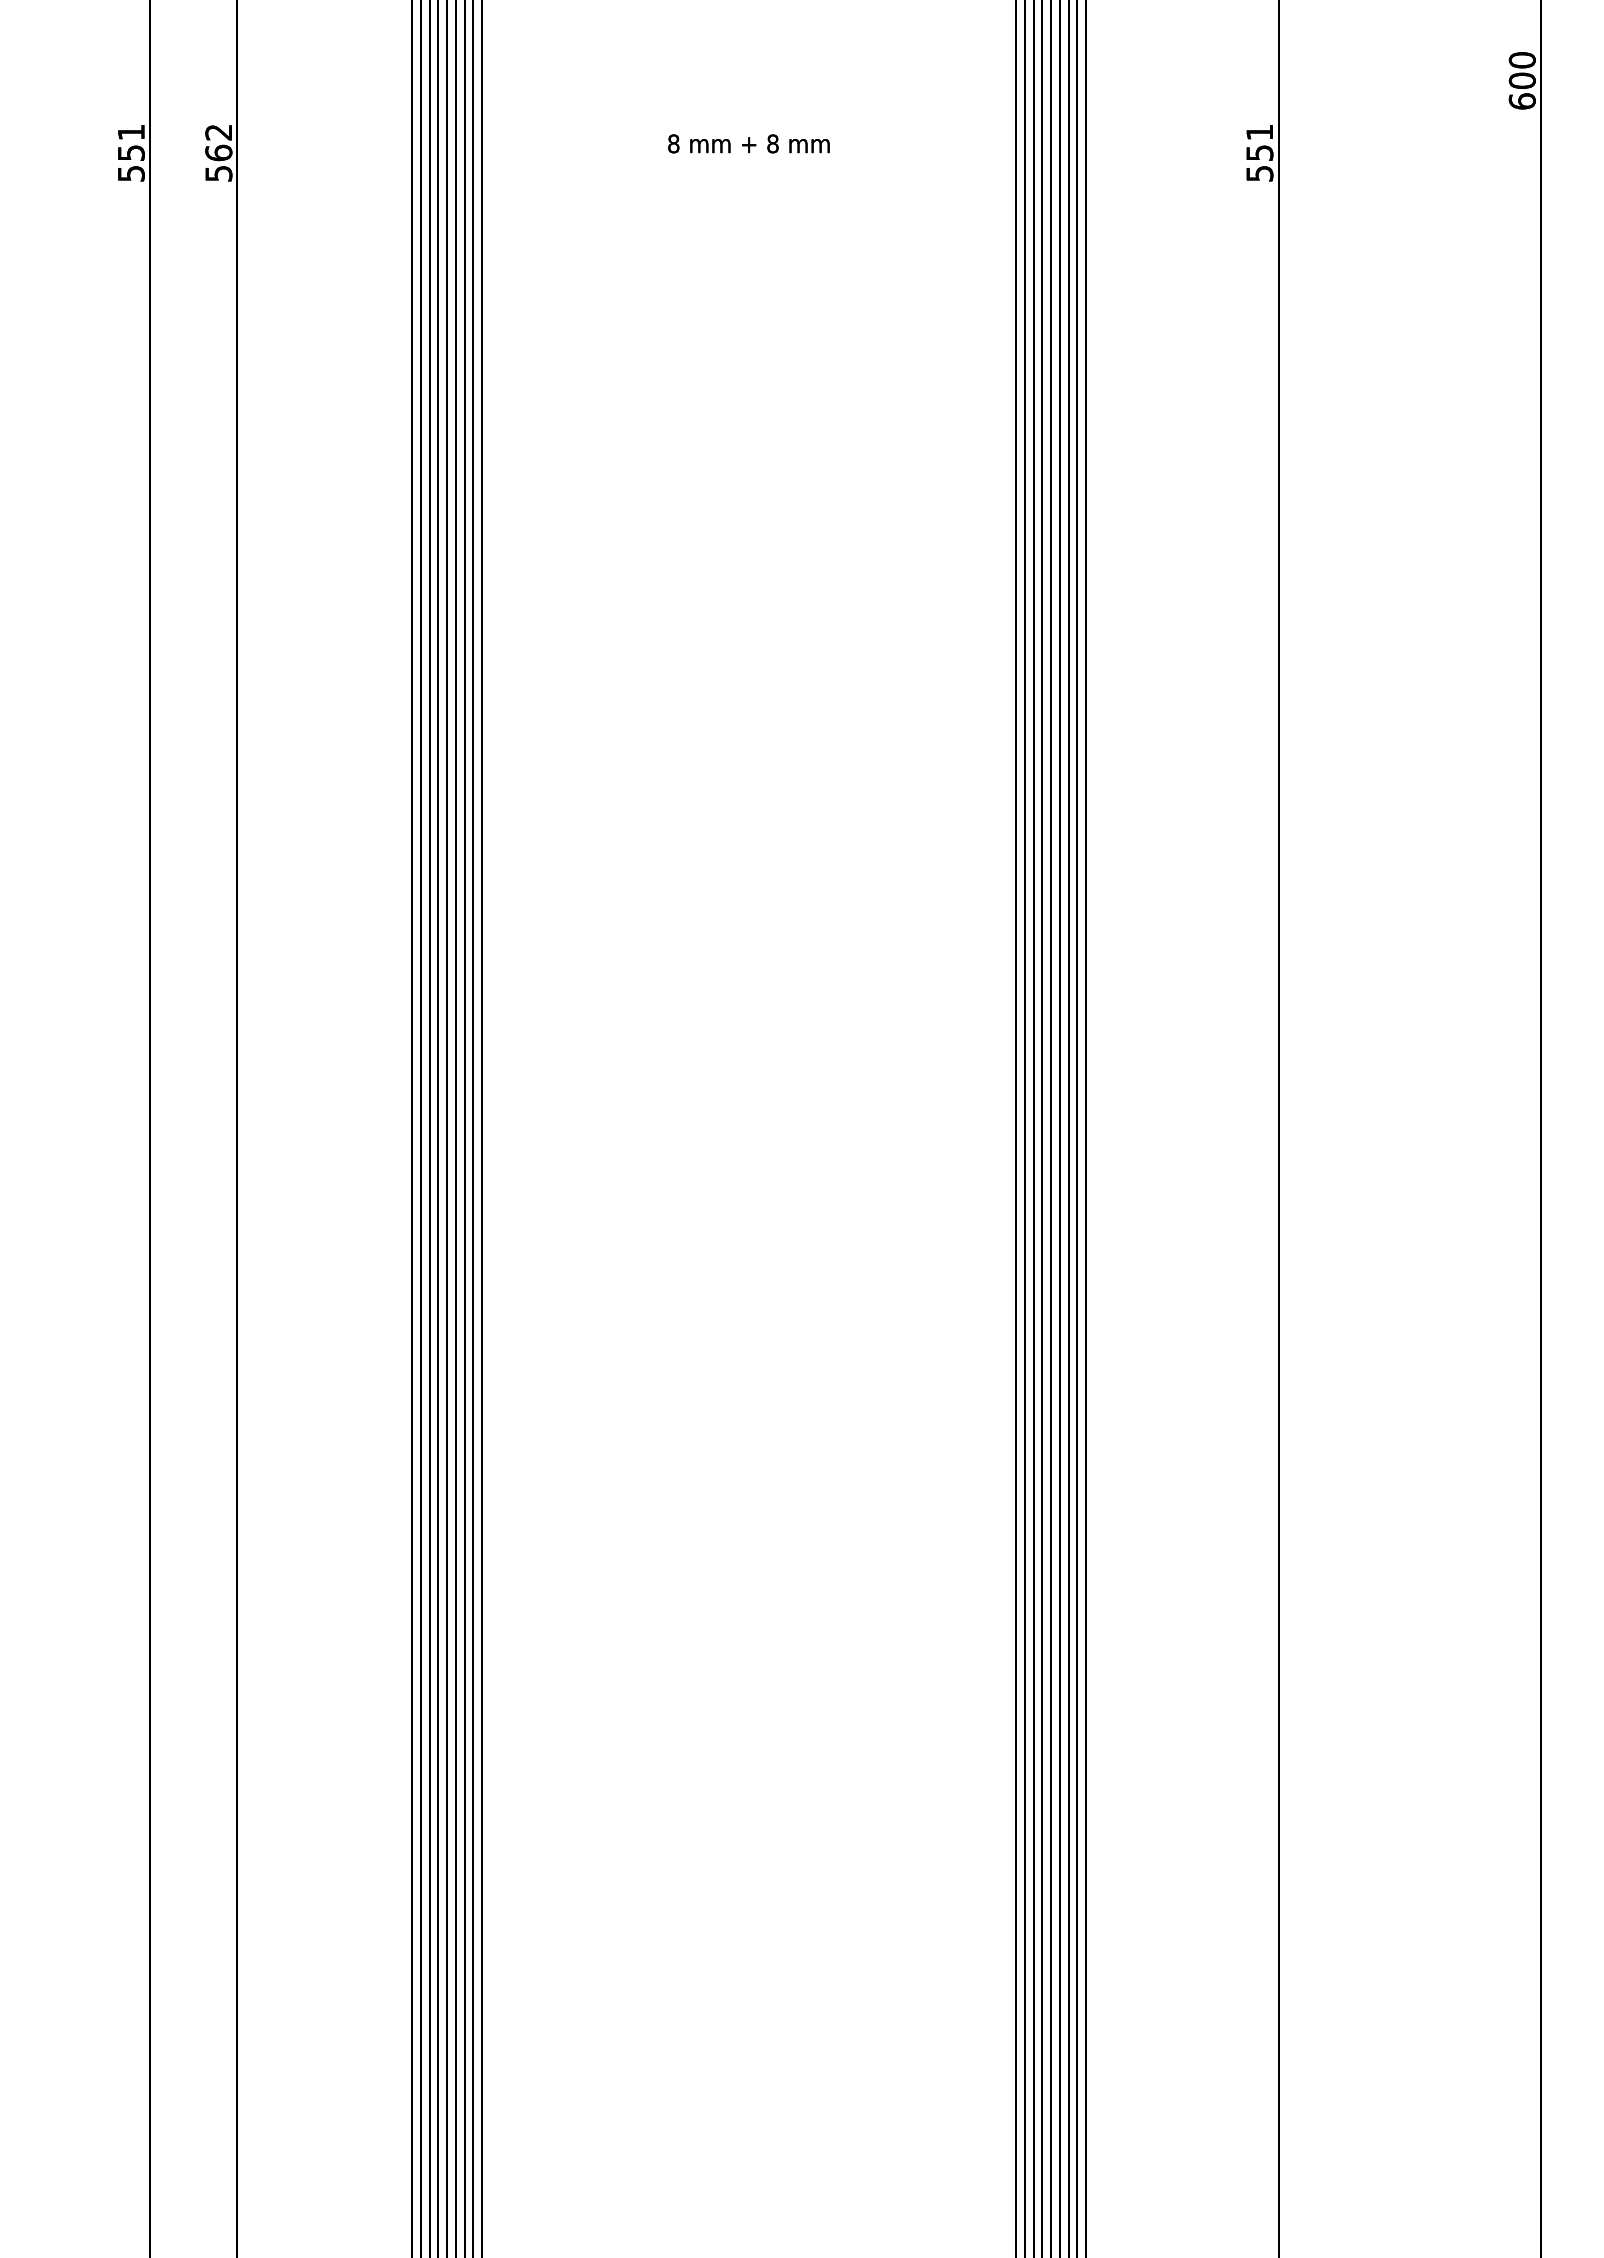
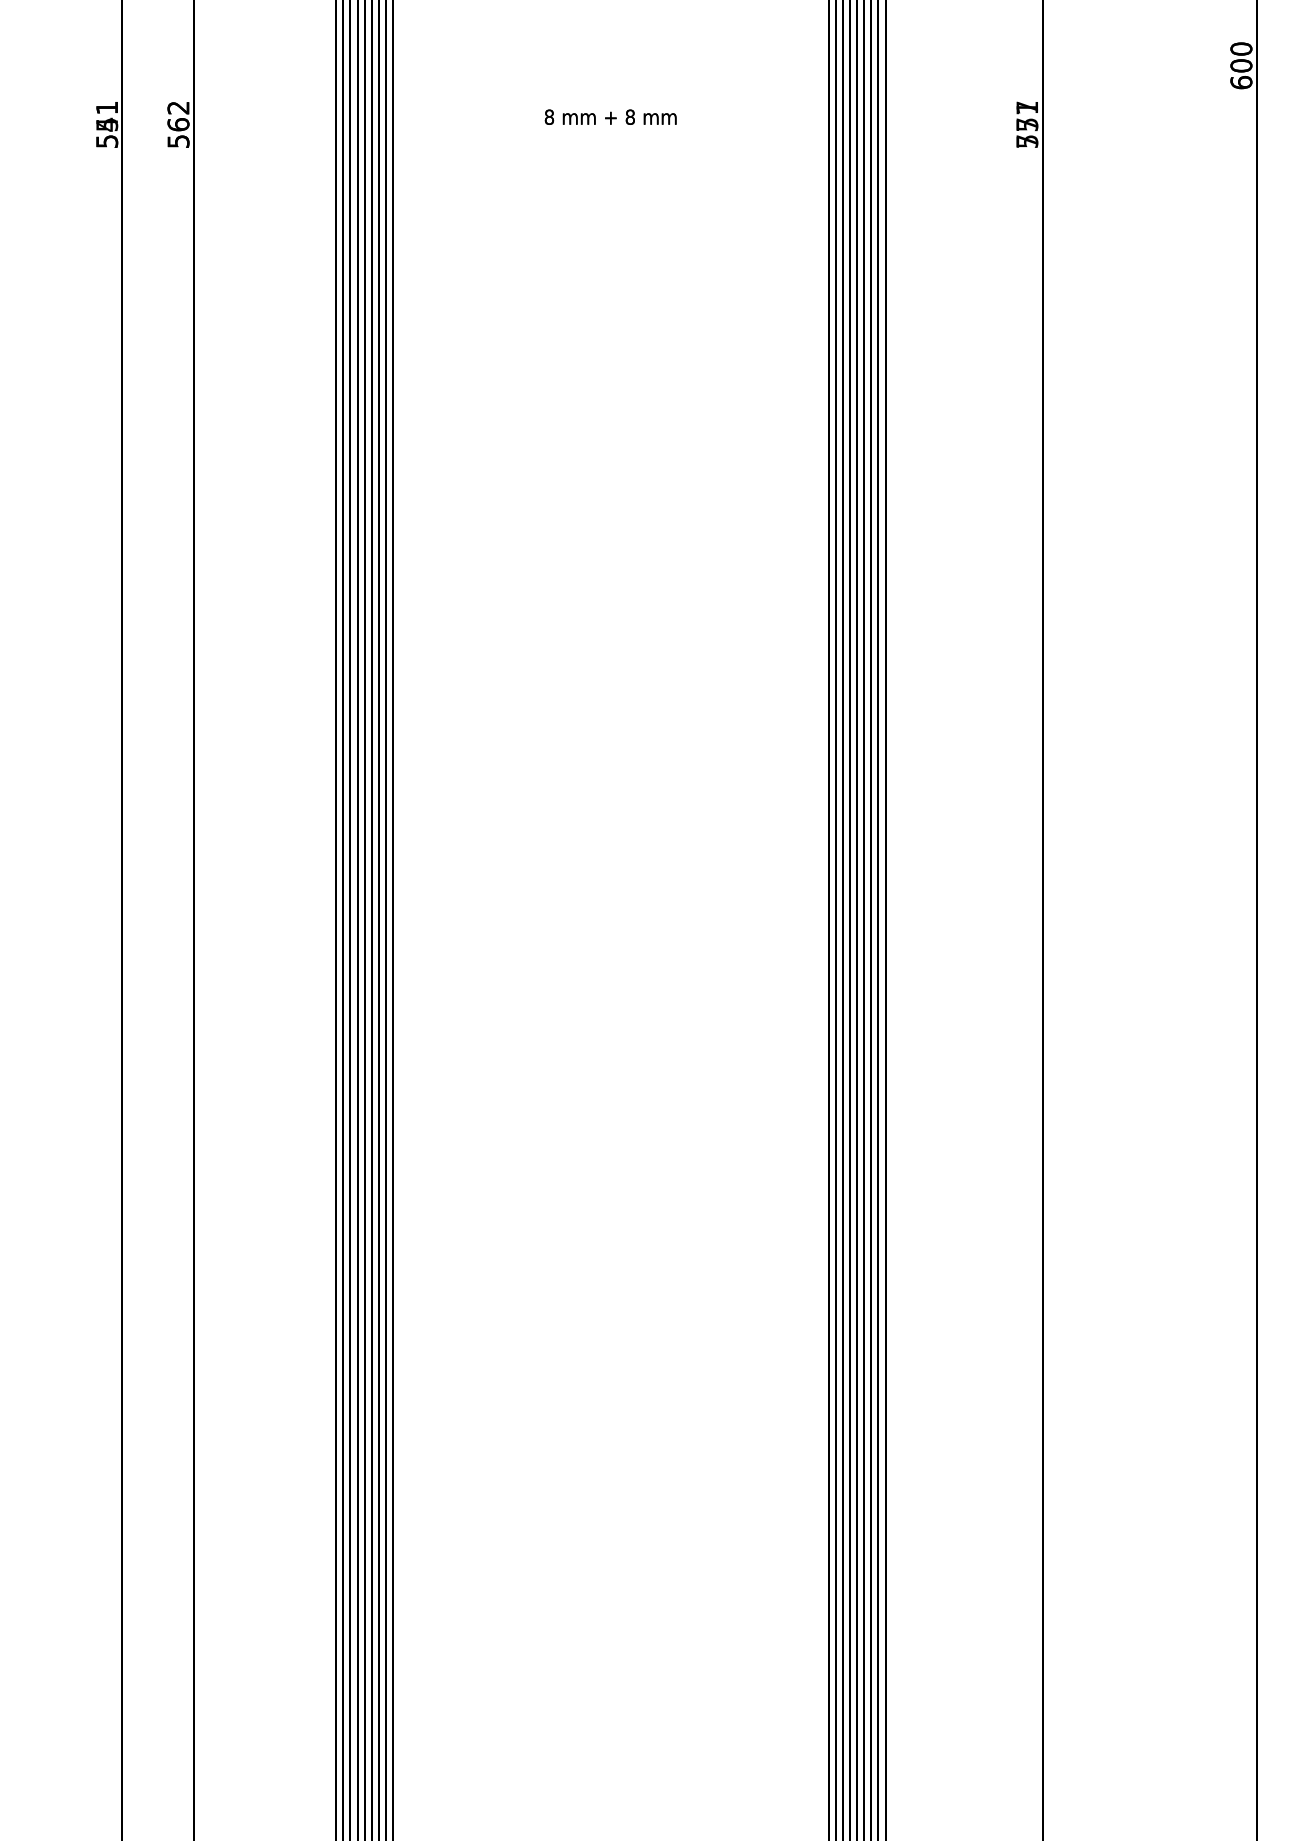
text: (131, 152) -> (107, 124), 551 -> 541
text: (1259, 153) -> (1027, 125), 551 -> 777

